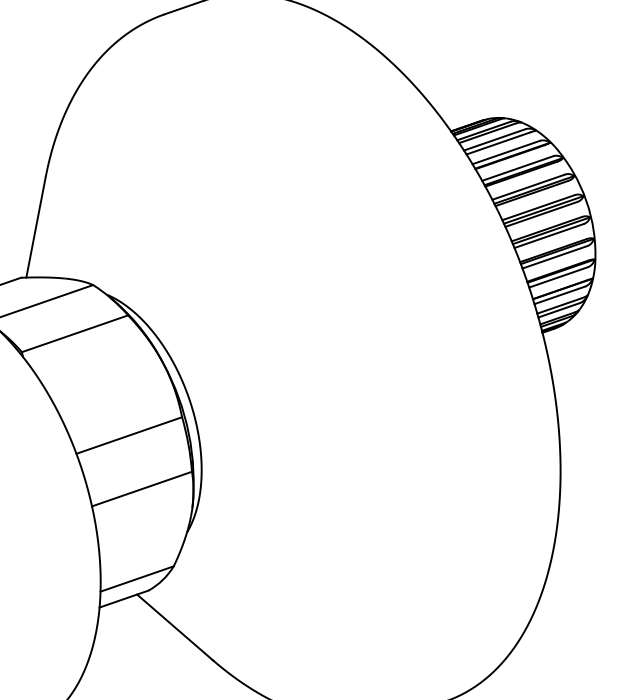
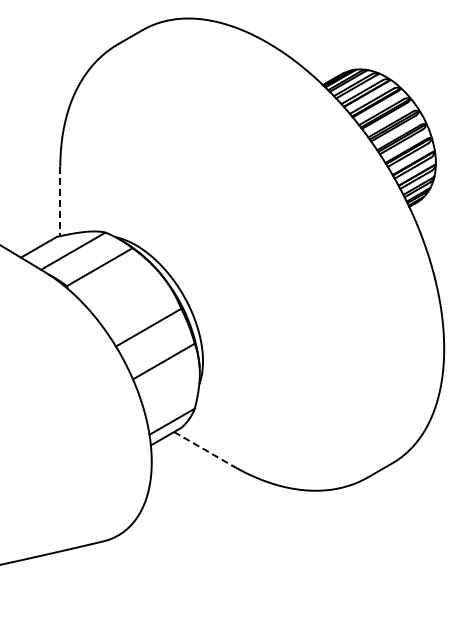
line: (36, 228) -> (60, 202), solid -> dashed
line: (175, 626) -> (203, 448), solid -> dashed

